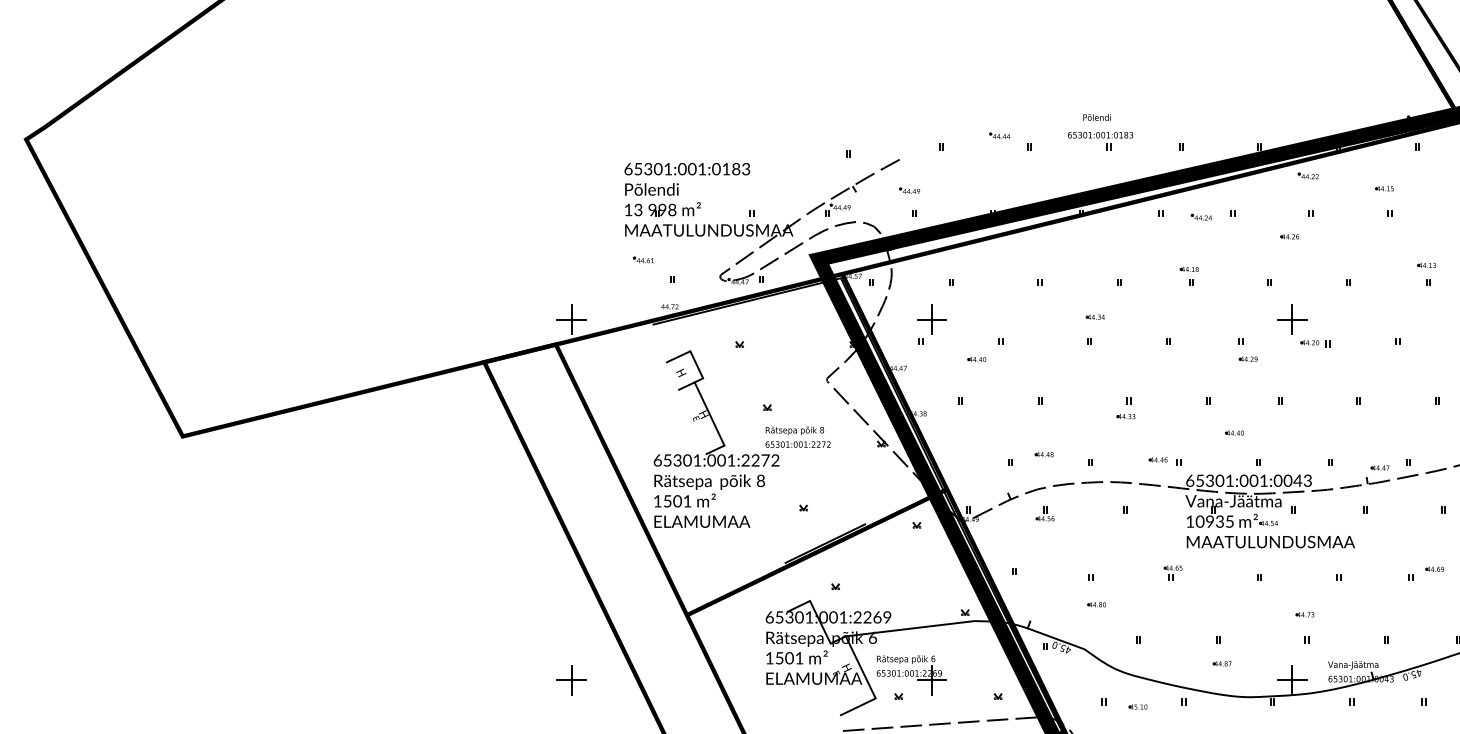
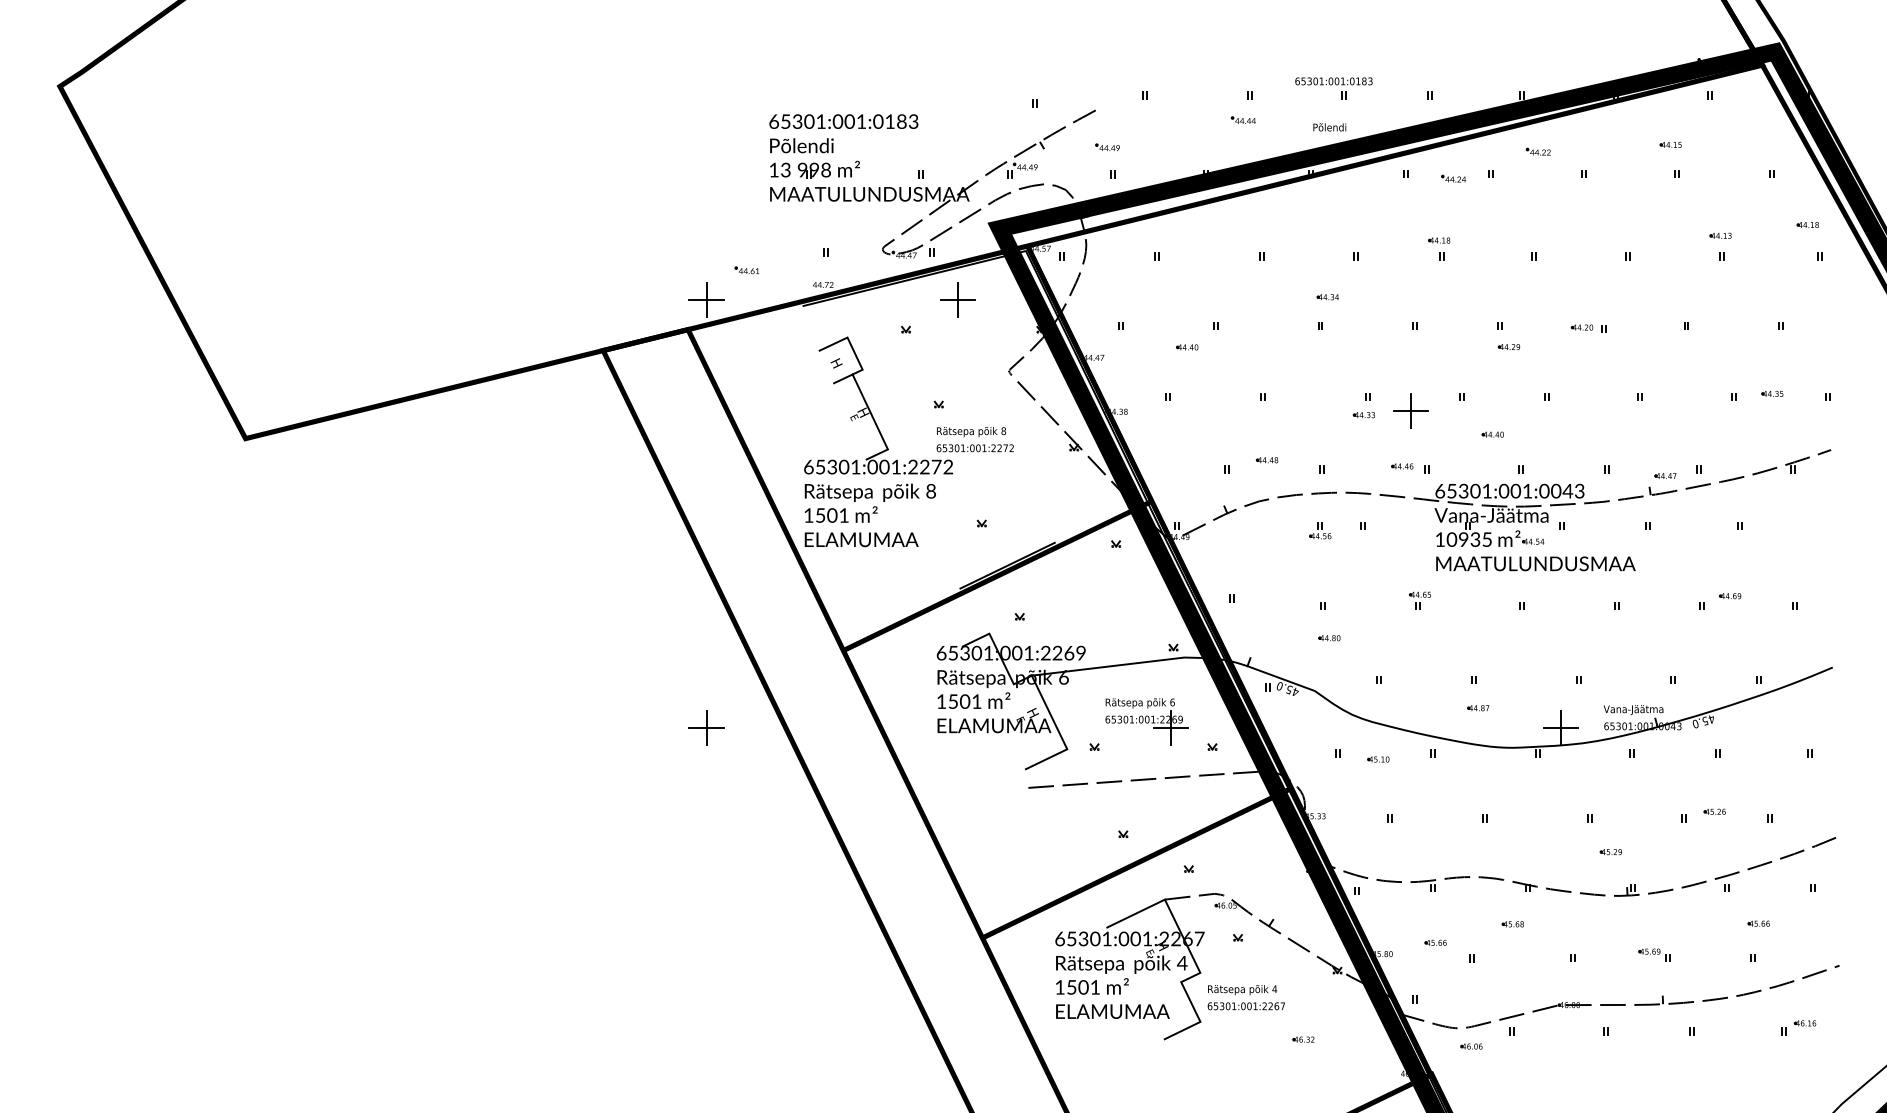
text: (1096, 117) -> (1329, 127), moved
part: (999, 135) -> (1242, 119), moved
part: (1307, 175) -> (1537, 151), moved
part: (1289, 236) -> (1558, 201), removed
part: (643, 260) -> (746, 270), moved
part: (931, 319) -> (957, 299), moved
part: (1291, 319) -> (1410, 410), moved
part: (1045, 513) -> (1320, 530), moved
part: (1305, 615) -> (1576, 650), removed
part: (911, 675) -> (1146, 721), moved

